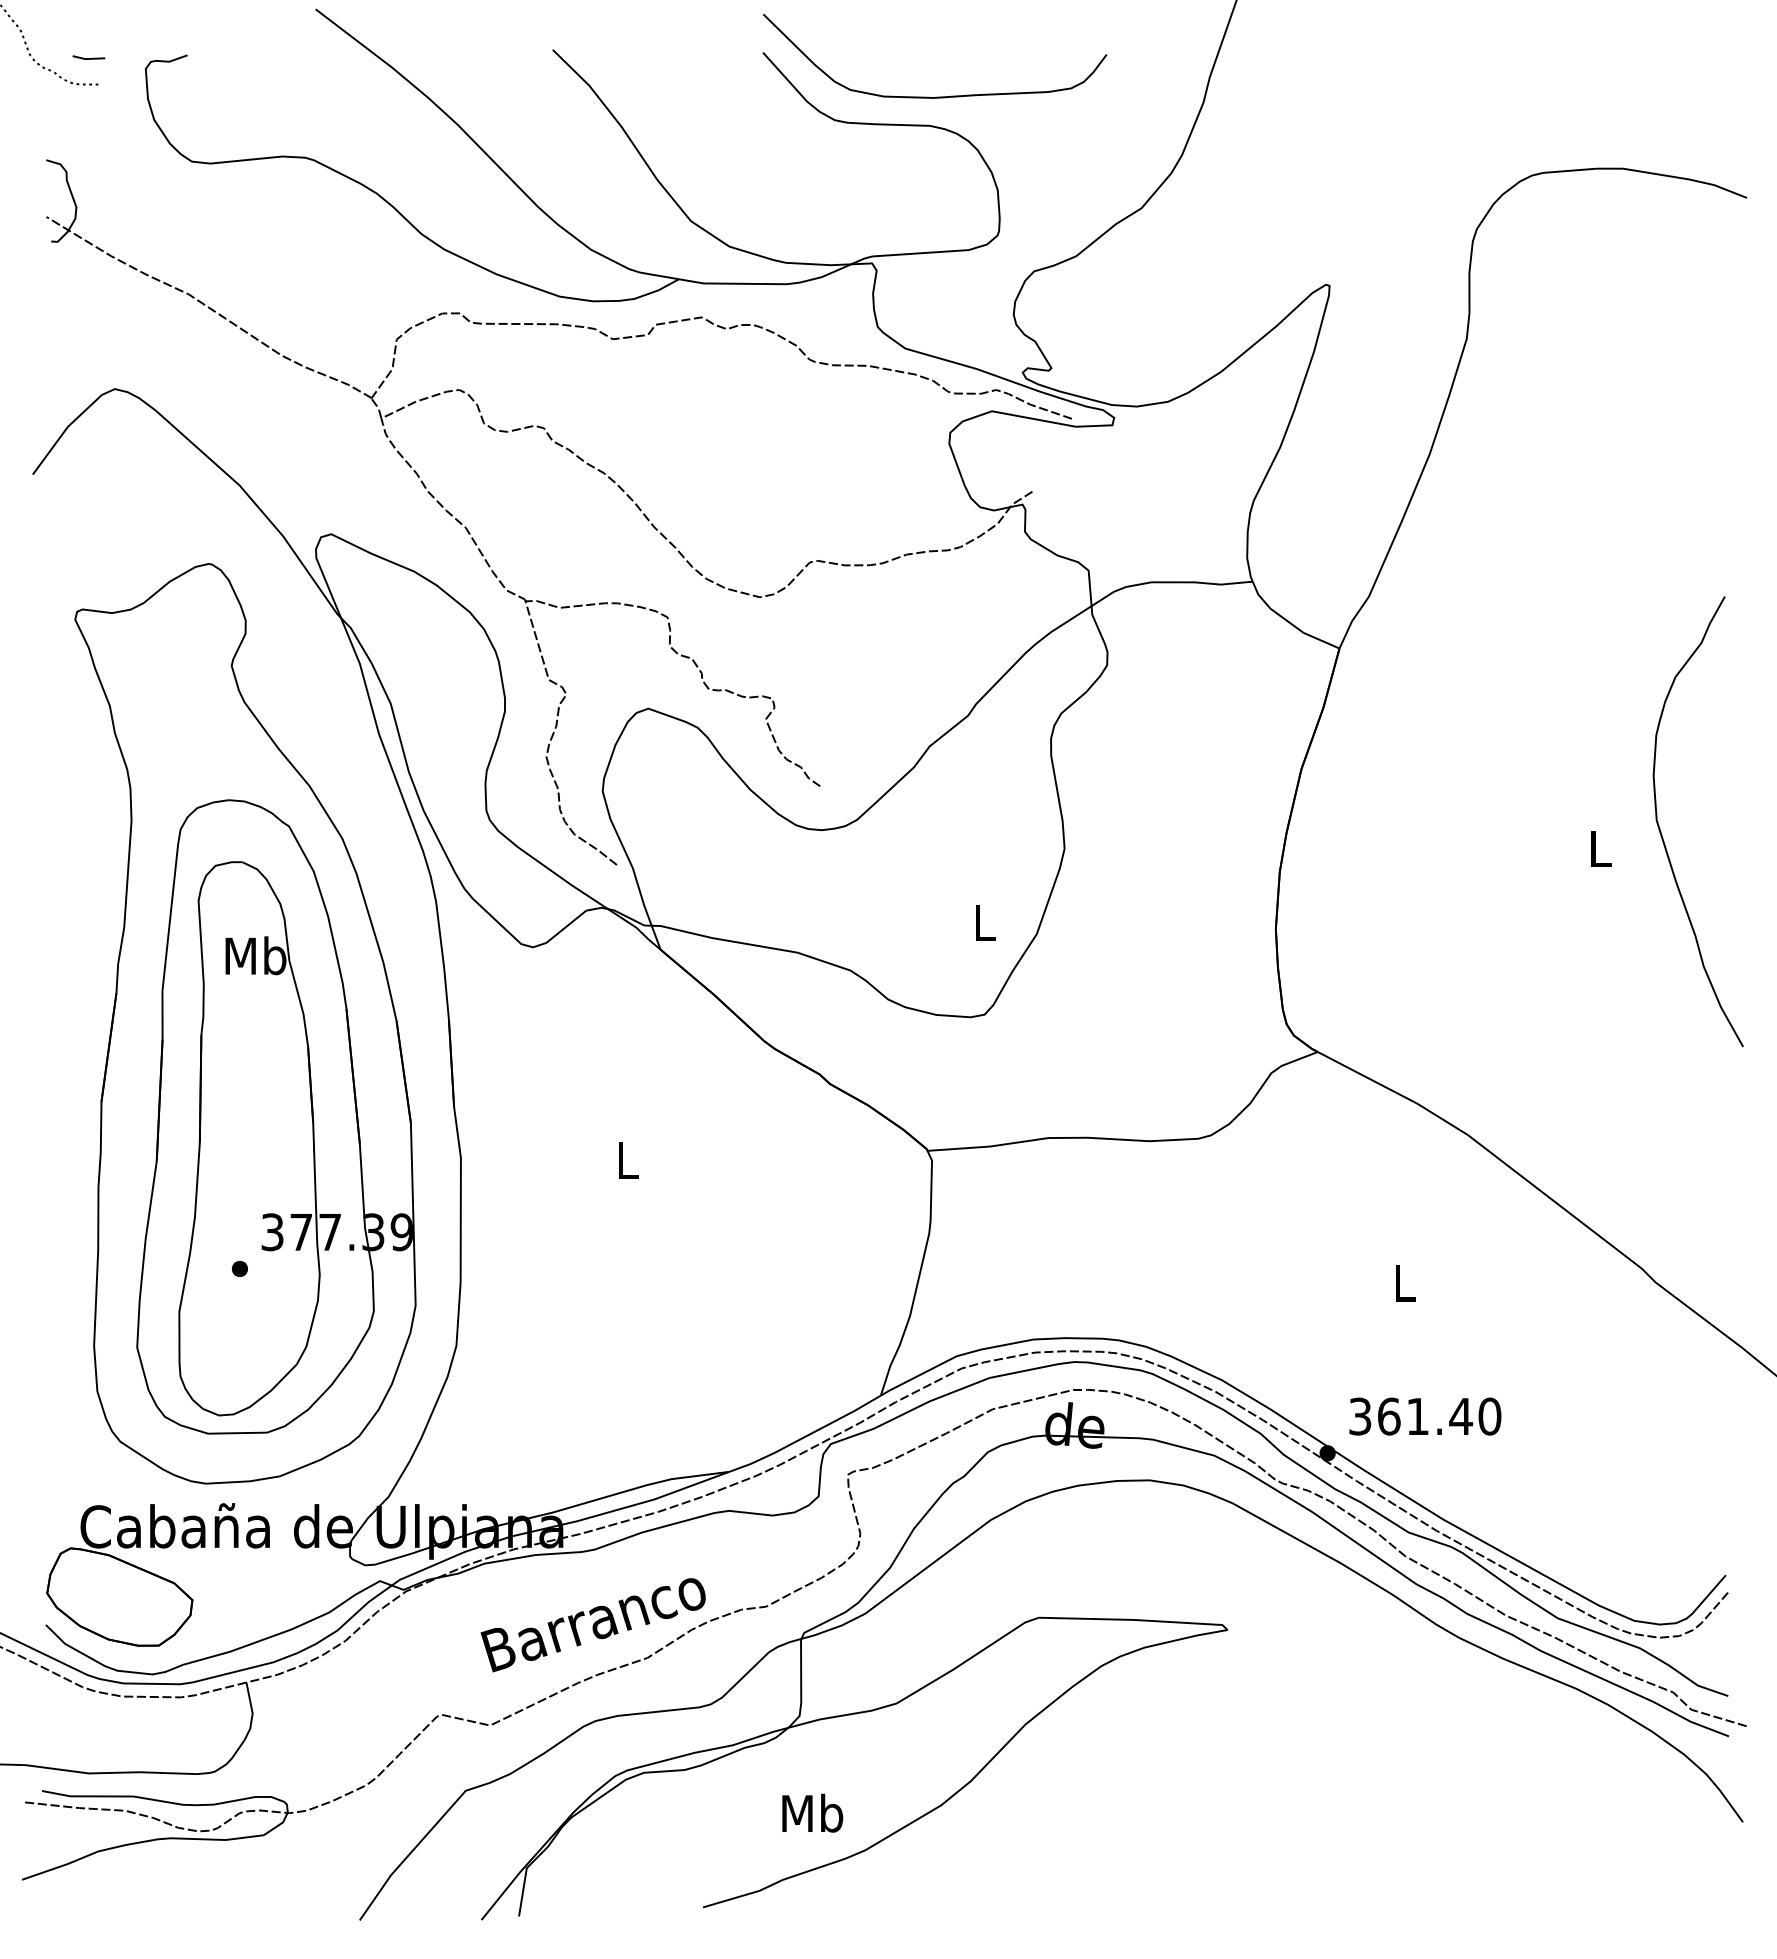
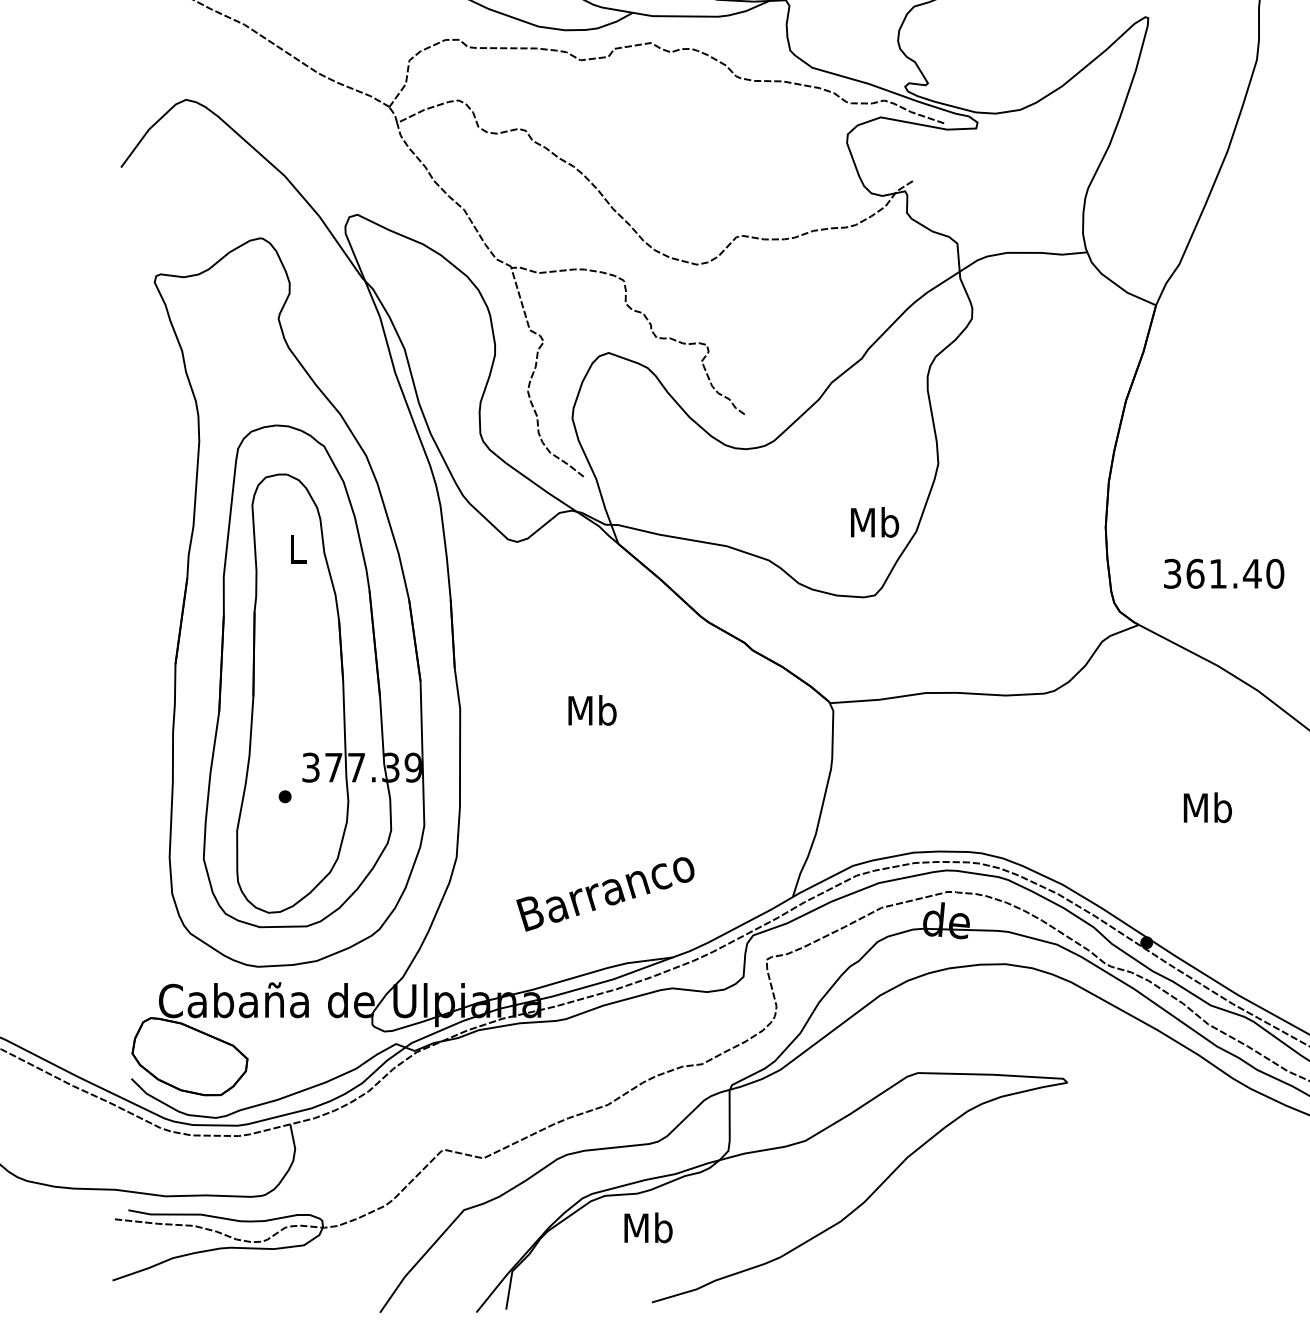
text: (984, 922) -> (874, 522), L -> Mb
text: (255, 955) -> (297, 548), Mb -> L
text: (627, 1159) -> (592, 710), L -> Mb
text: (1404, 1282) -> (1207, 807), L -> Mb
text: (1425, 1416) -> (1224, 573), moved
text: (592, 1625) -> (604, 894), moved
text: (812, 1812) -> (648, 1227), moved

